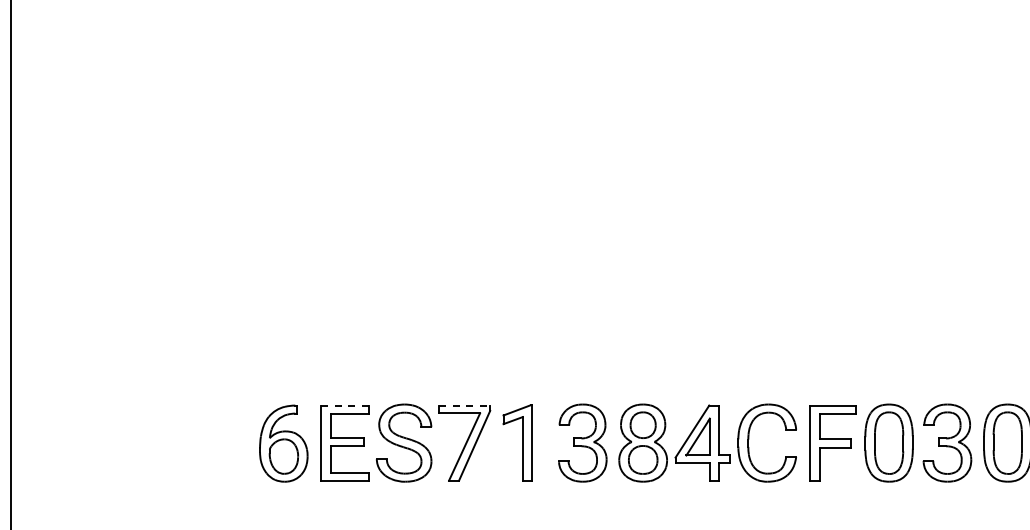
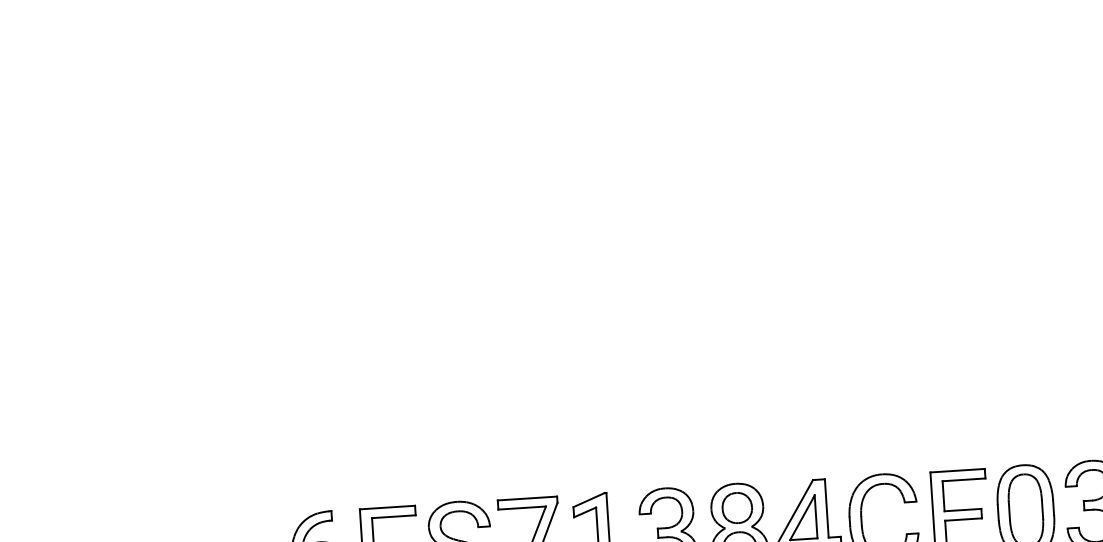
line: (344, 405) -> (386, 507), dashed -> solid
line: (465, 405) -> (528, 498), dashed -> solid

